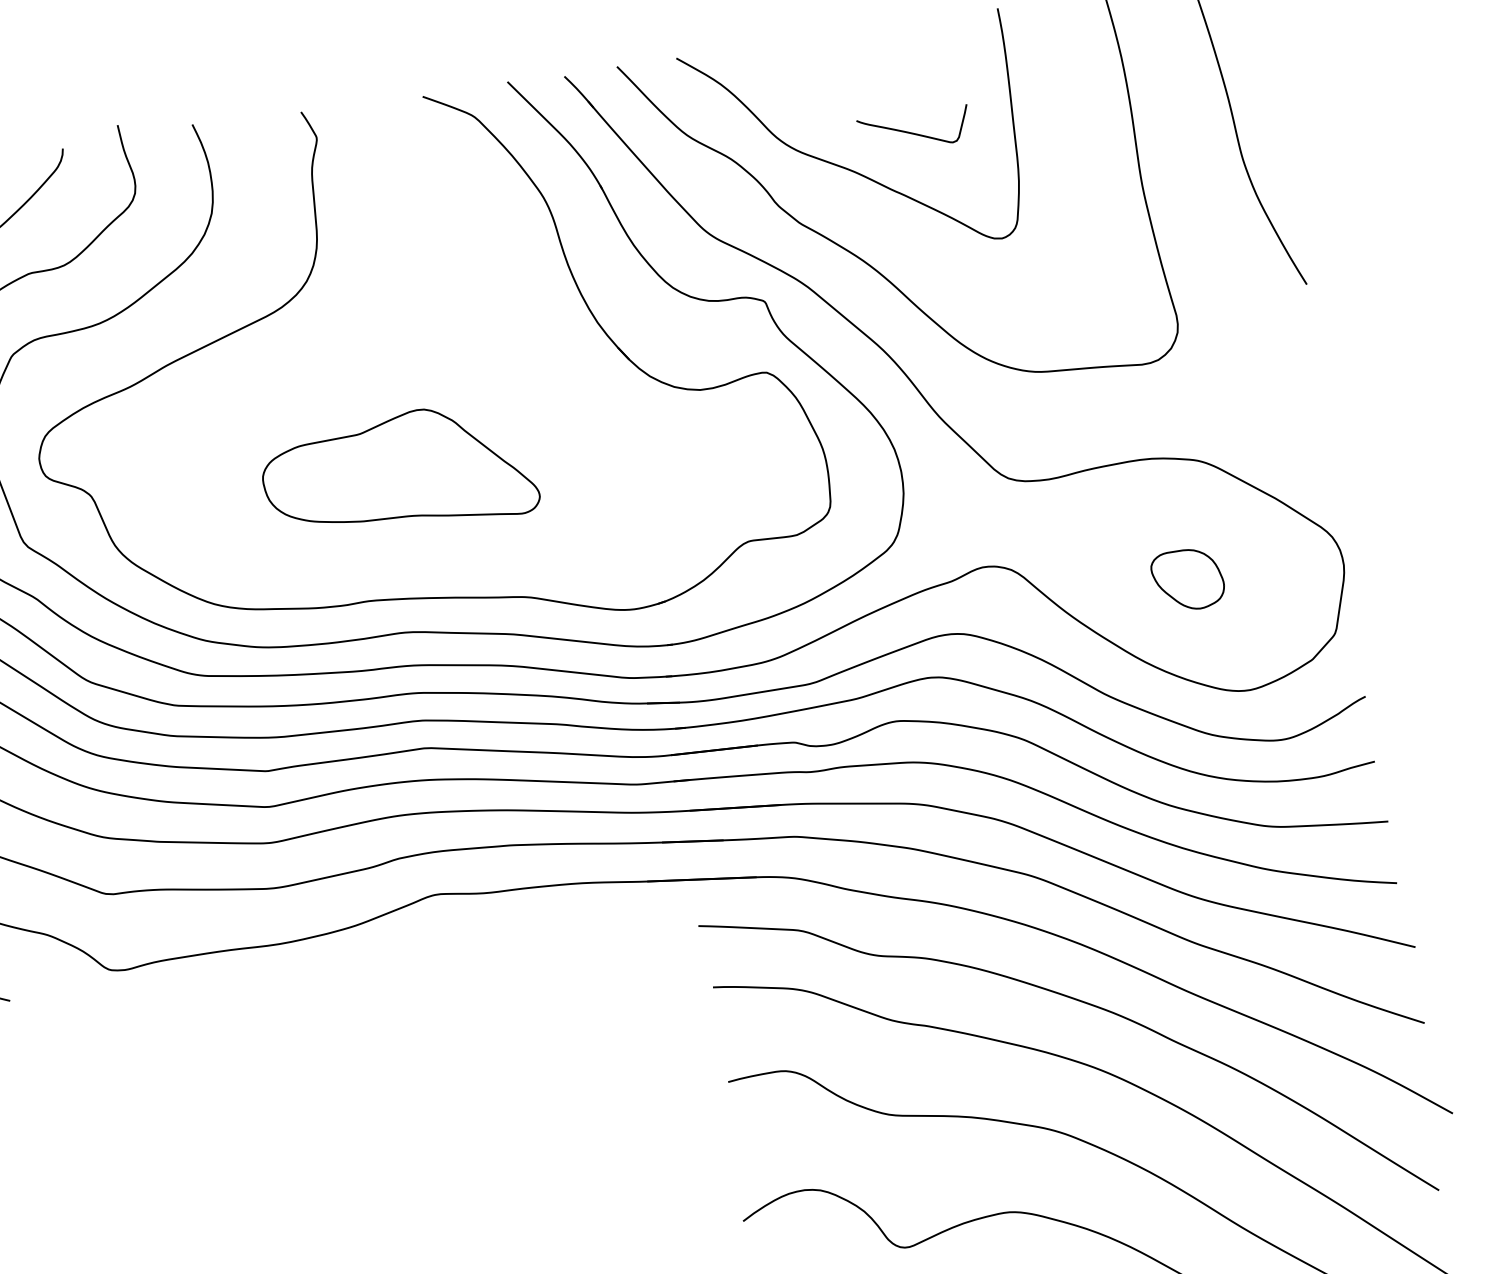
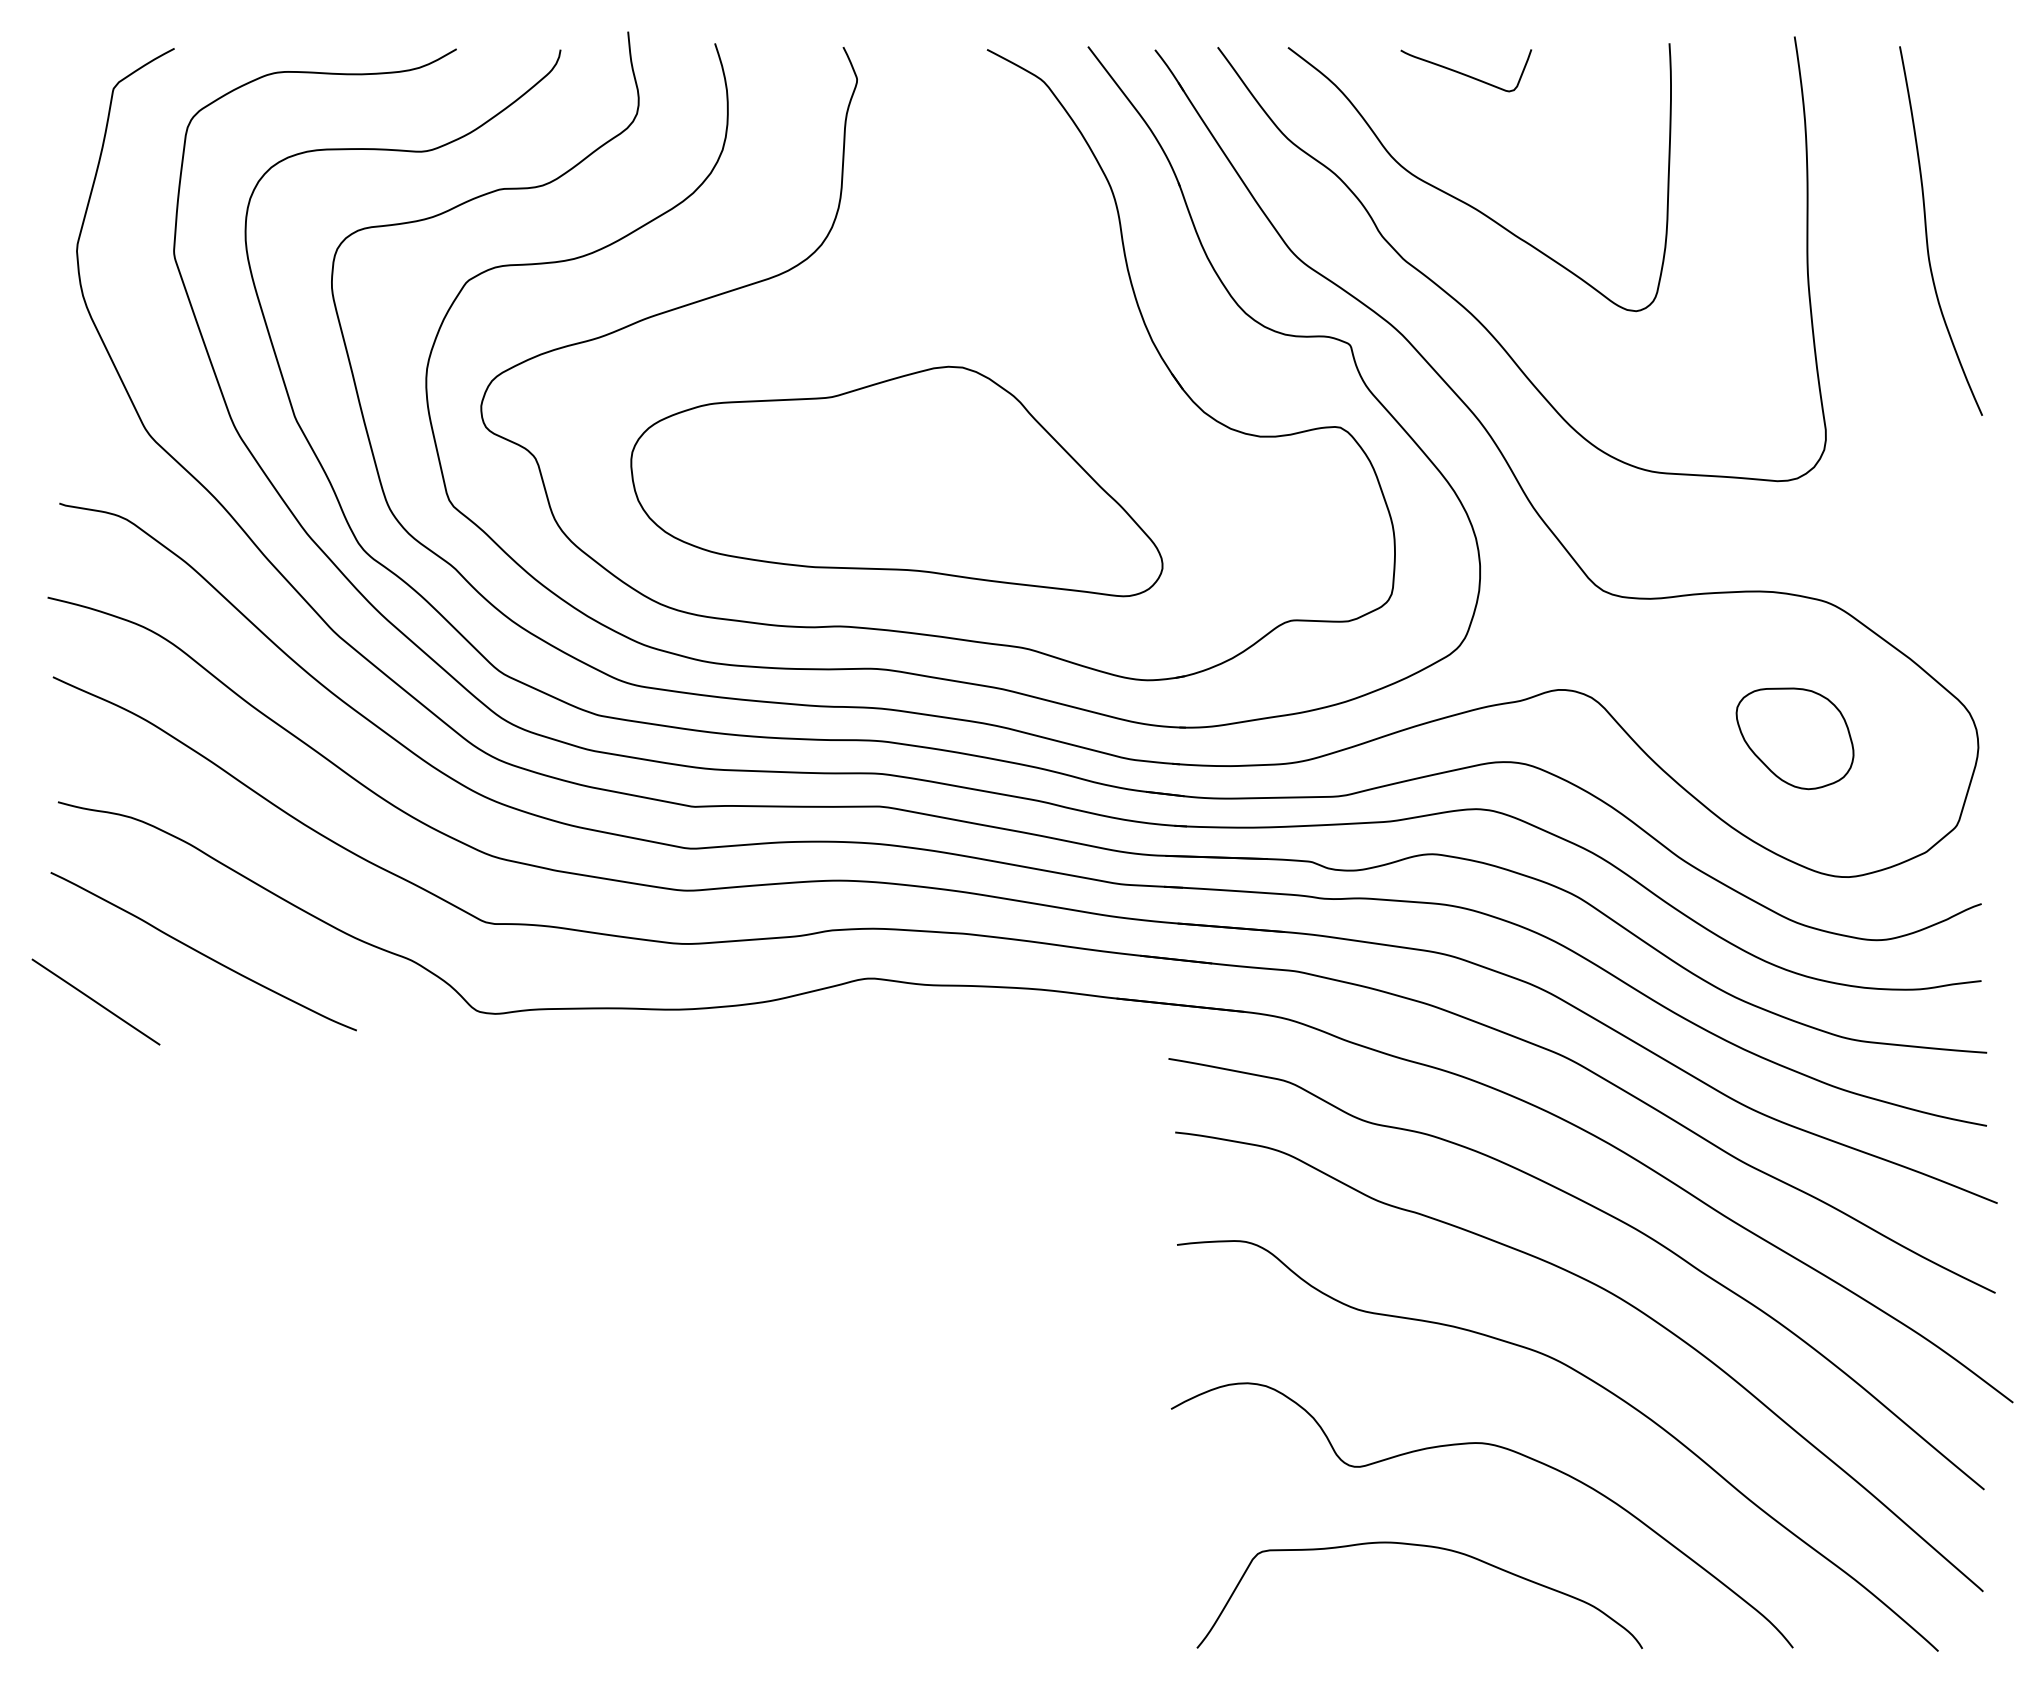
curve: (913, 132) -> (1464, 73), moved
part: (398, 472) -> (896, 481), size x1.67
part: (1187, 579) -> (1794, 738), size x1.43

